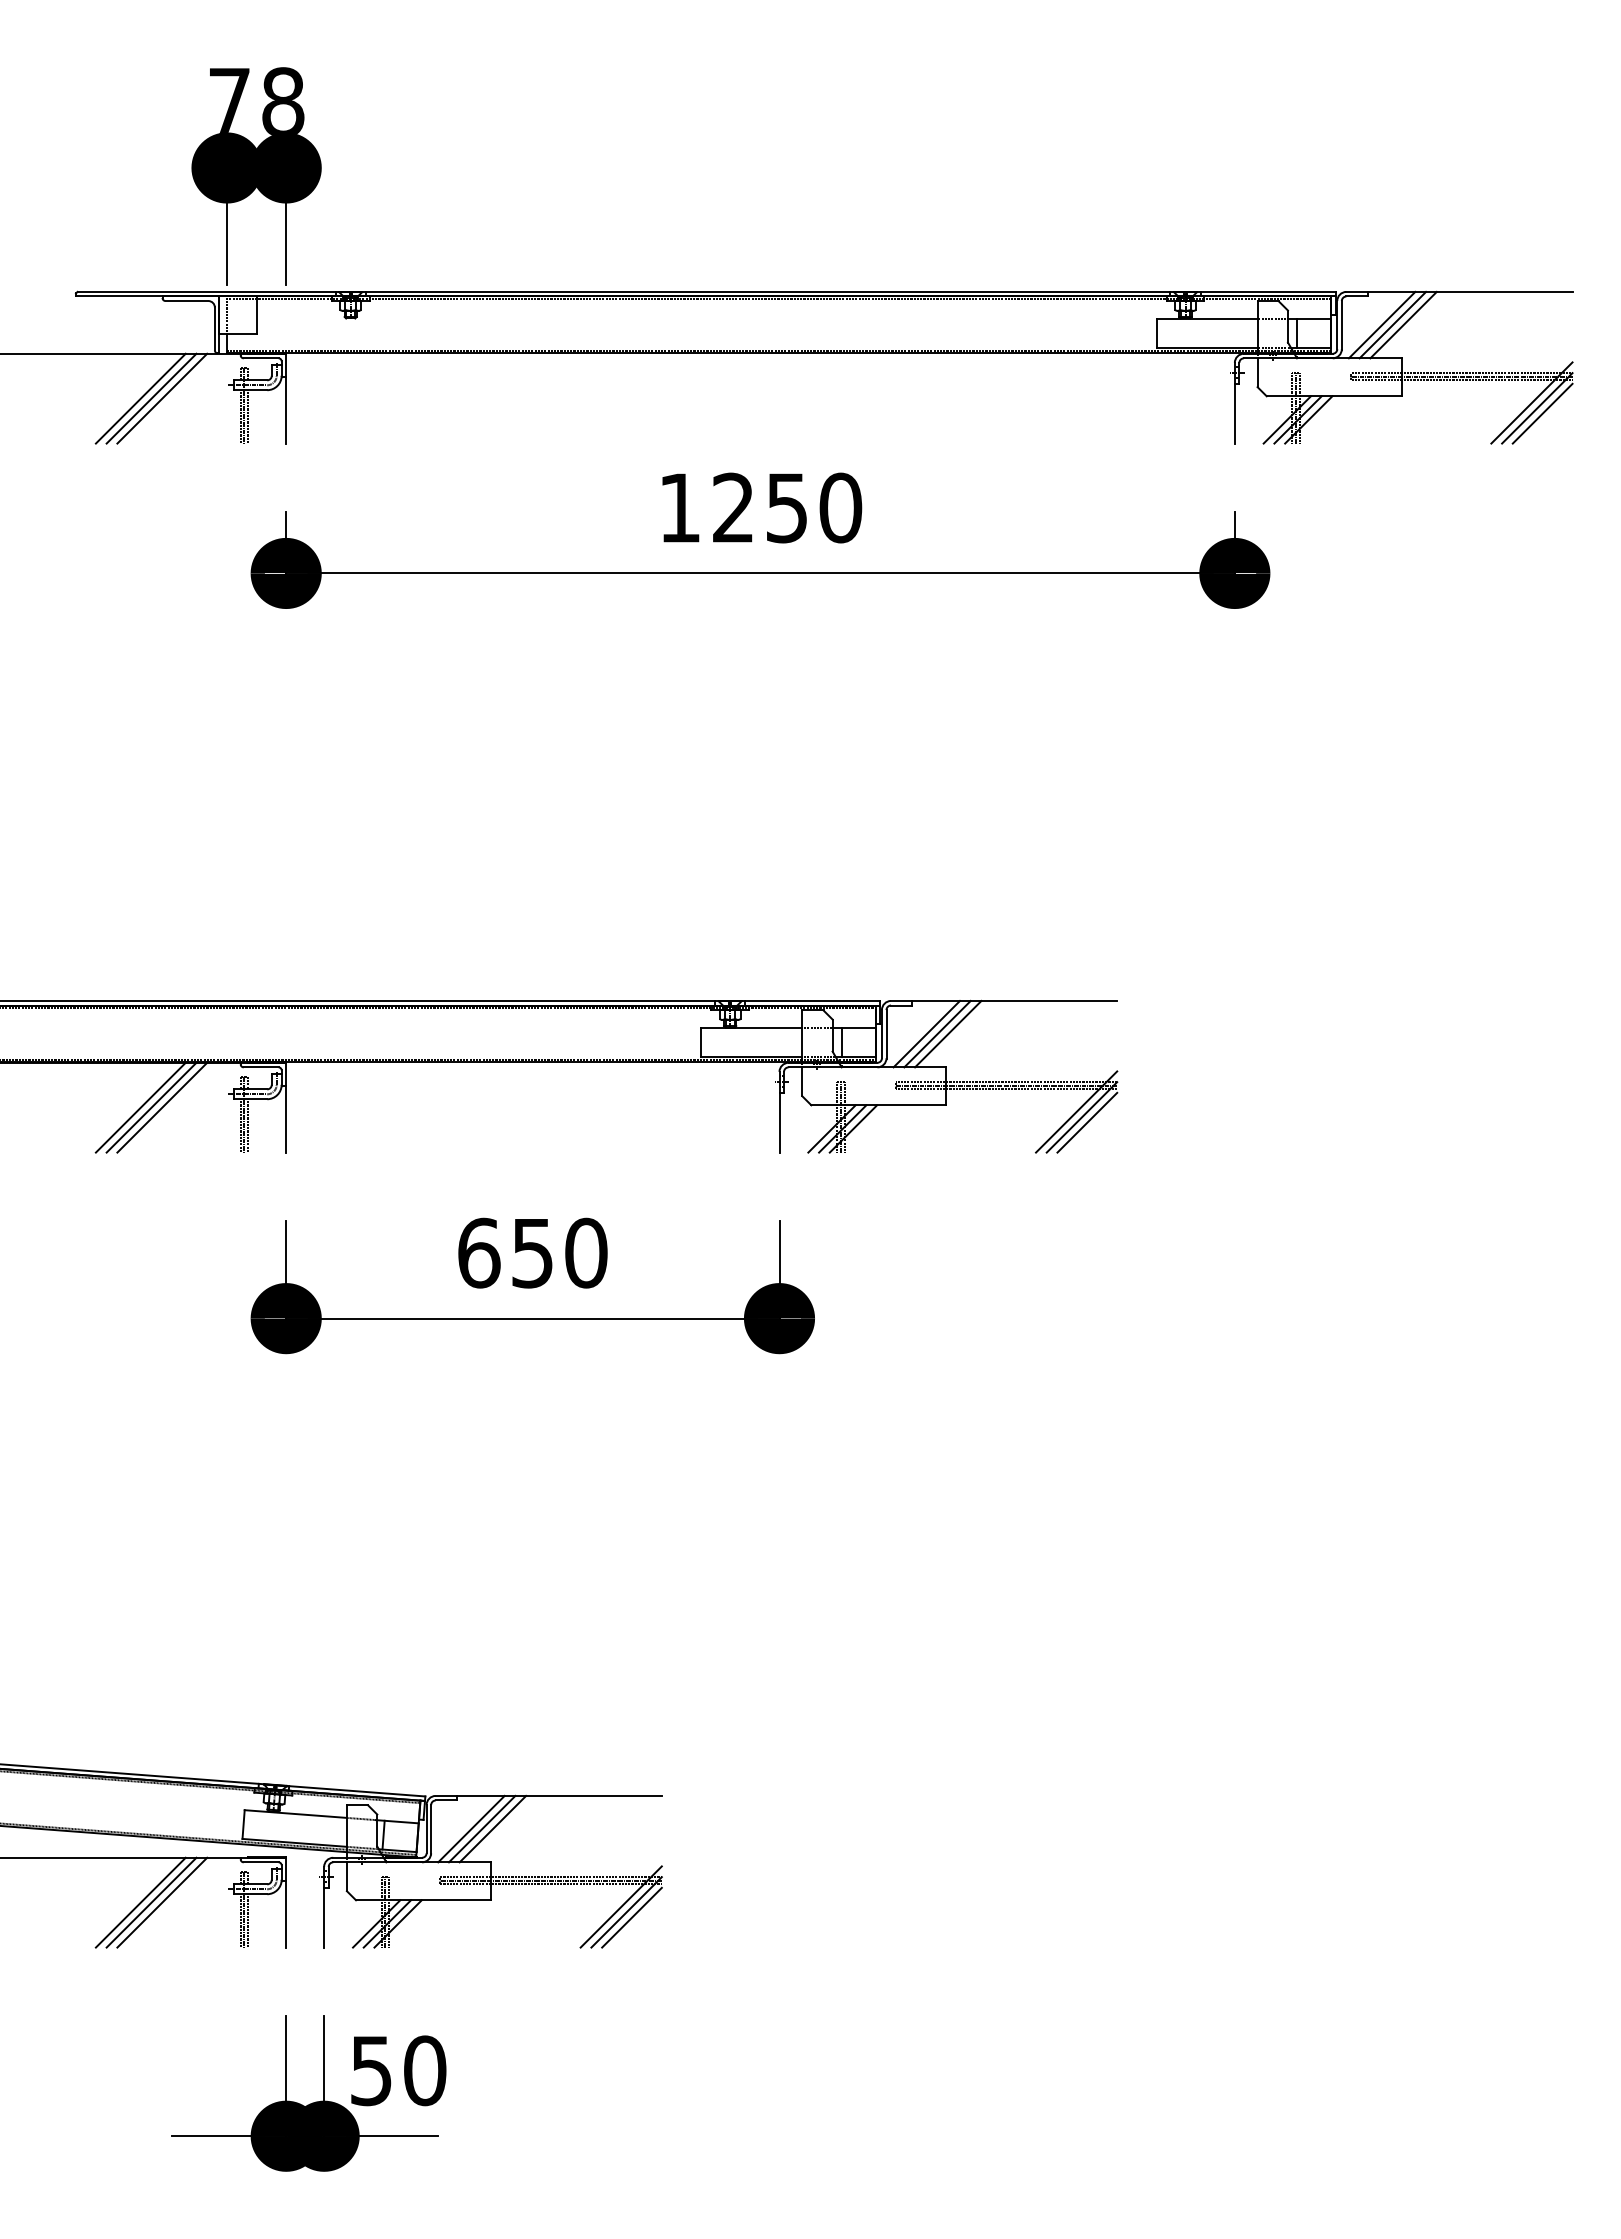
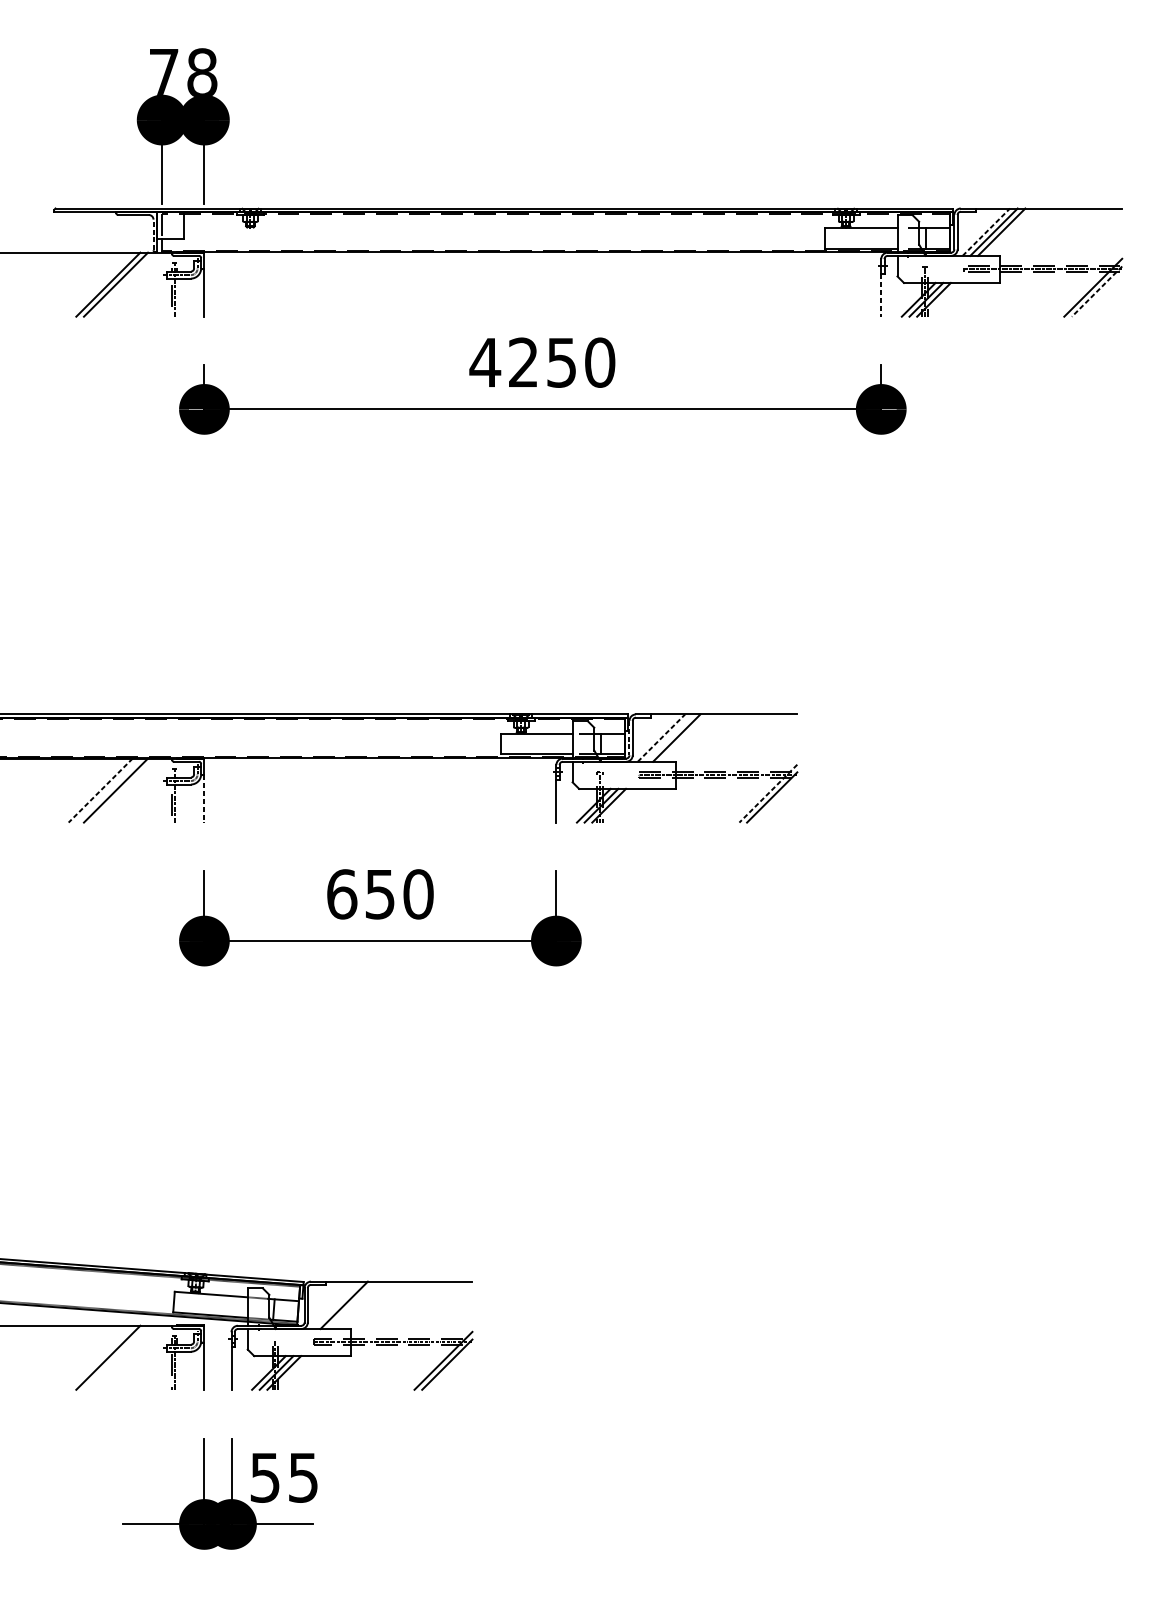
line: (1382, 325) -> (986, 232), solid -> dashed
line: (214, 328) -> (153, 234), solid -> dashed
line: (140, 398) -> (100, 284), removed
line: (1537, 408) -> (1097, 291), solid -> dashed
line: (1234, 413) -> (881, 295), solid -> dashed
line: (1542, 413) -> (1100, 295), removed
line: (248, 416) -> (177, 297), removed
text: (679, 507) -> (485, 362), 1250 -> 4250
line: (937, 1033) -> (669, 737), removed
line: (881, 1034) -> (629, 738), solid -> dashed
line: (926, 1034) -> (661, 738), solid -> dashed
line: (151, 1107) -> (108, 790), removed
line: (140, 1108) -> (100, 791), solid -> dashed
line: (1076, 1112) -> (768, 794), solid -> dashed
line: (286, 1119) -> (204, 799), solid -> dashed
line: (1087, 1122) -> (776, 801), removed
line: (248, 1125) -> (177, 803), removed
line: (471, 1828) -> (336, 1304), removed
line: (492, 1828) -> (351, 1304), removed
line: (140, 1902) -> (100, 1357), removed
line: (162, 1902) -> (116, 1357), removed
line: (631, 1917) -> (450, 1368), removed
line: (248, 1920) -> (177, 1370), removed
text: (425, 2070) -> (303, 1477), 50 -> 55

